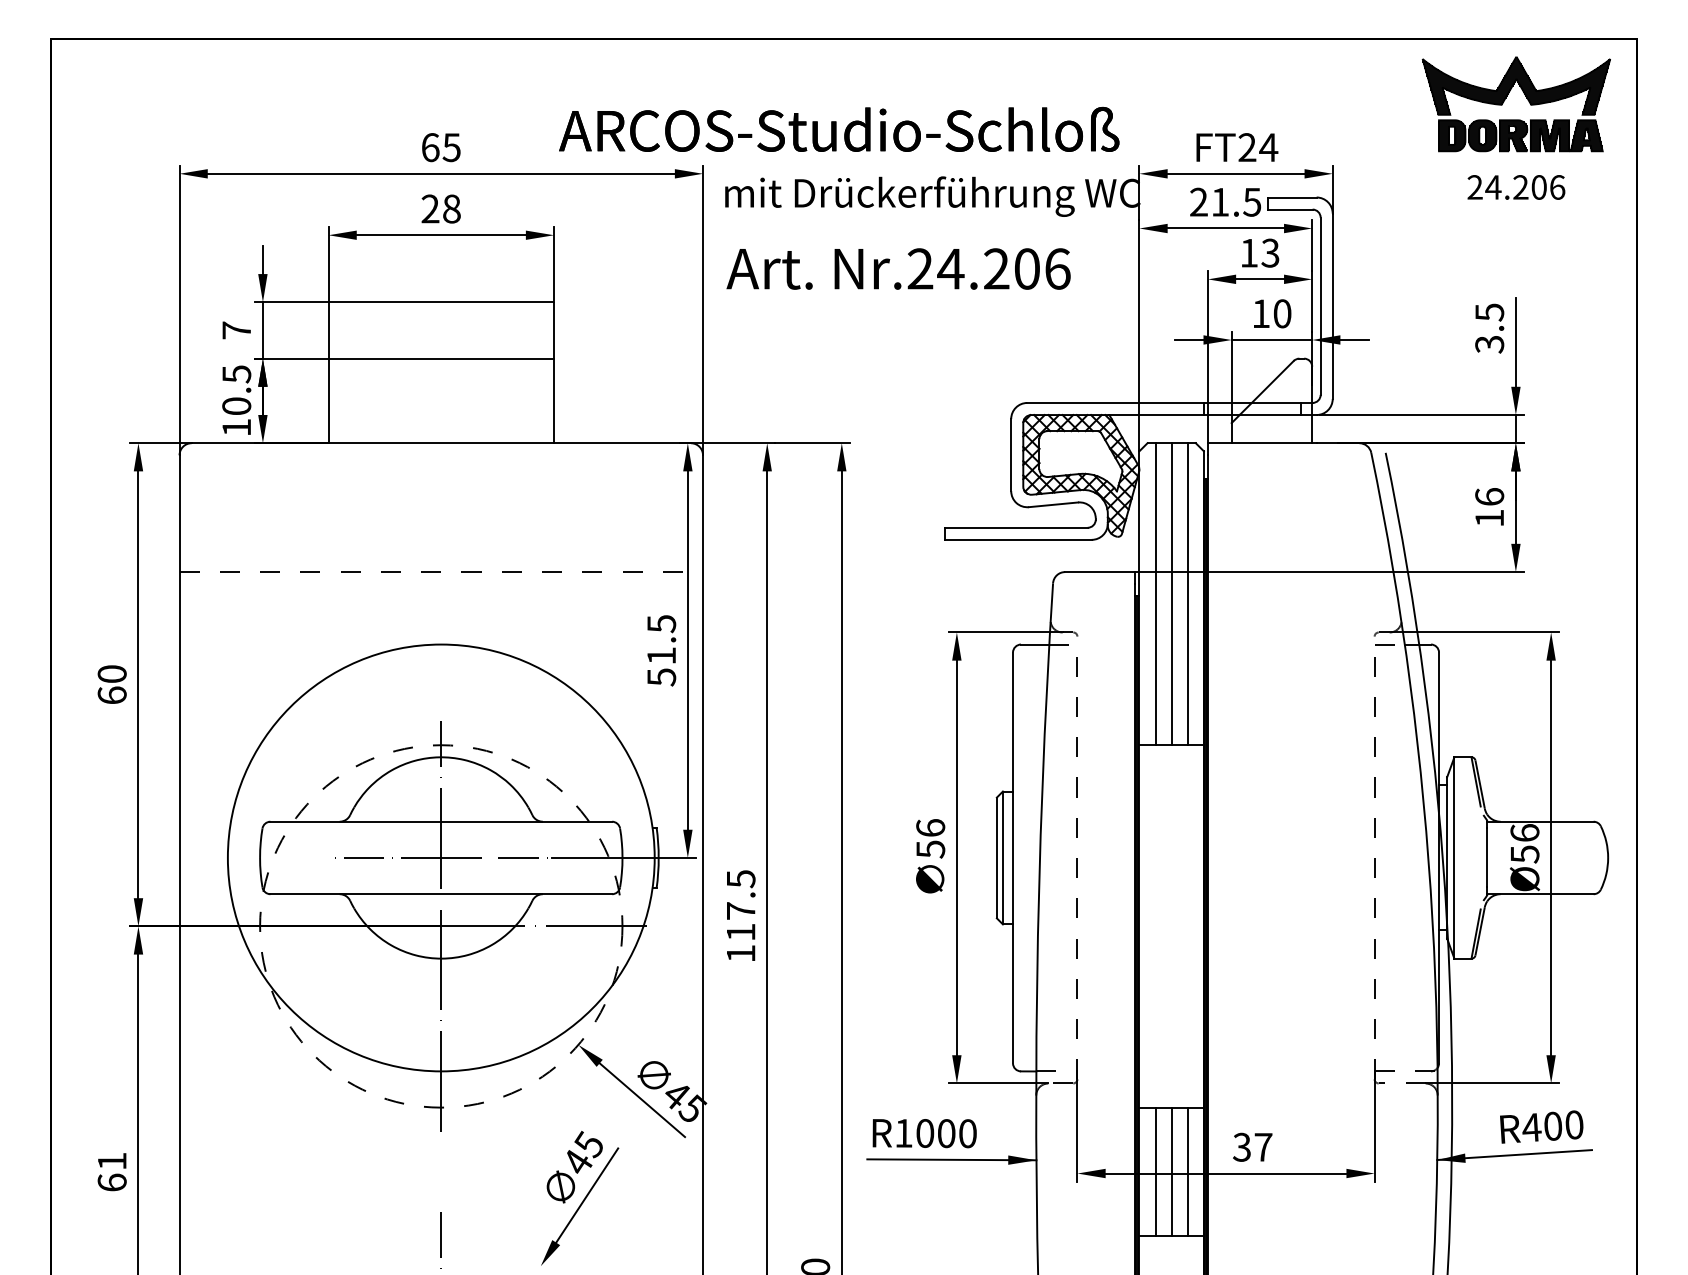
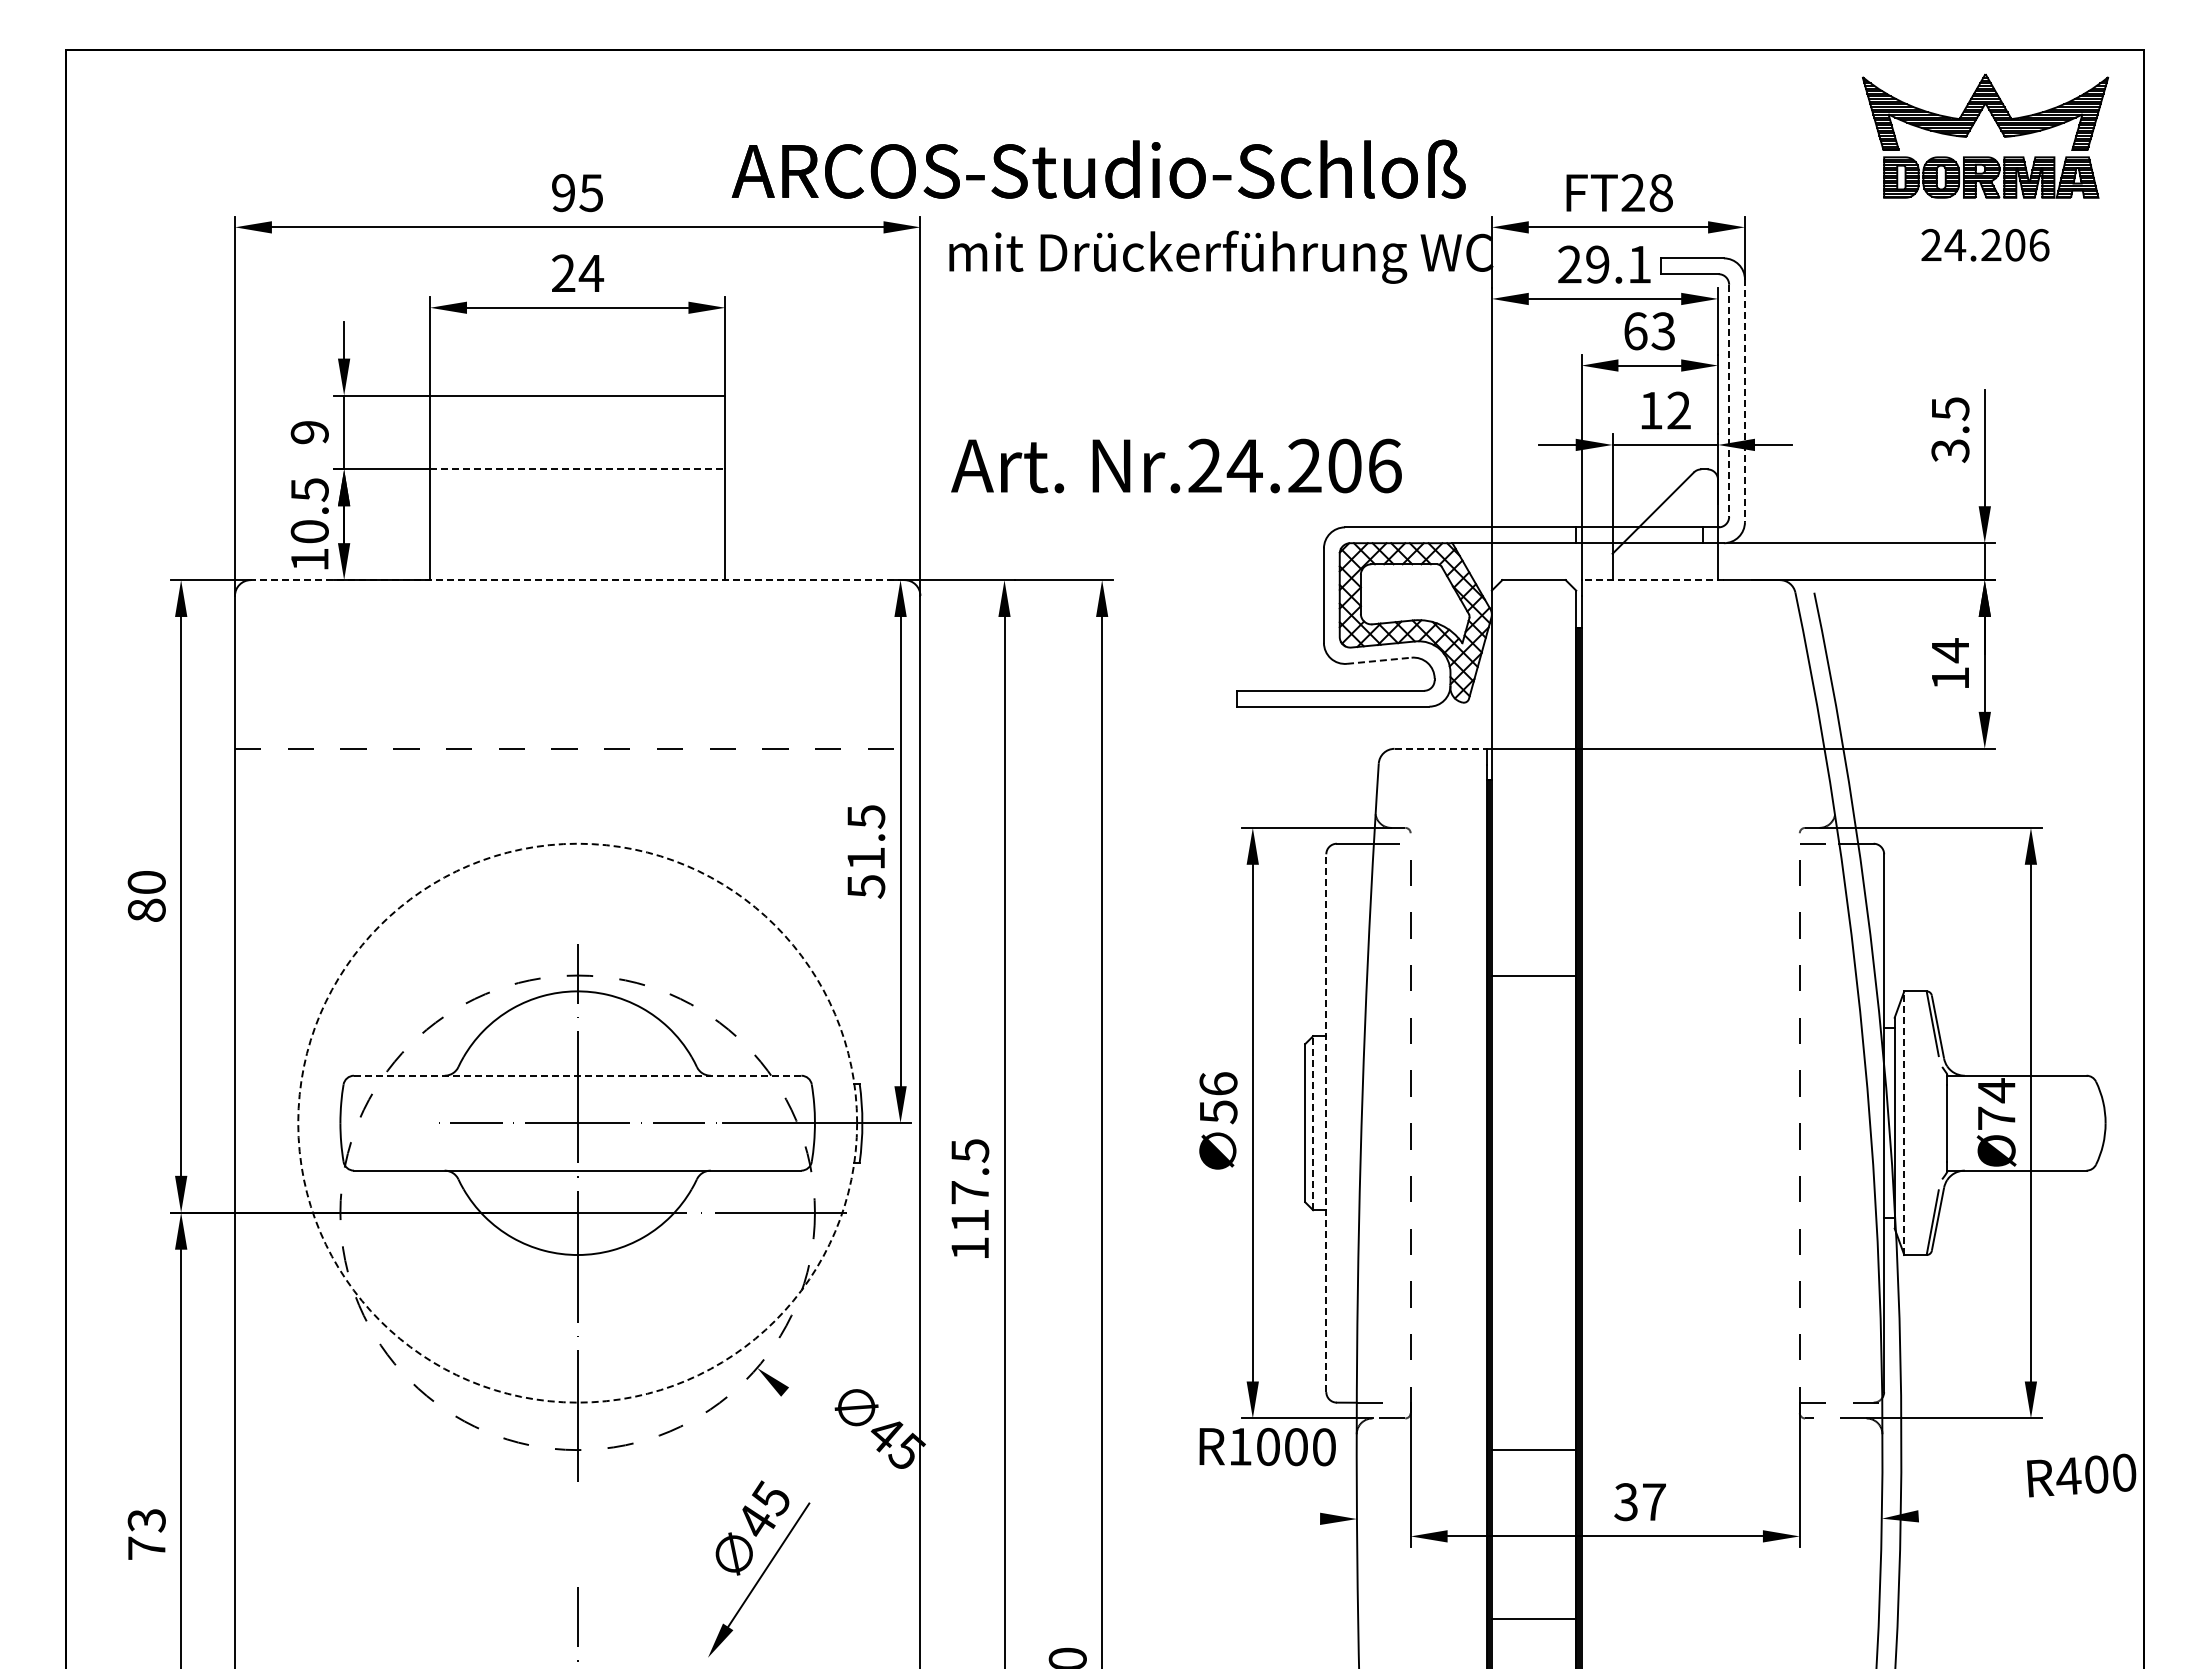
text: (430, 147) -> (563, 193), 65 -> 95
text: (1268, 147) -> (1660, 193), FT24 -> FT28
text: (1236, 202) -> (1618, 264), 21.5 -> 29.1
text: (451, 209) -> (591, 273), 28 -> 24
text: (1249, 253) -> (1635, 331), 13 -> 63
text: (898, 268) -> (1176, 465), moved
line: (1320, 306) -> (1729, 401), solid -> dashed
line: (1332, 306) -> (1744, 401), solid -> dashed
text: (1281, 313) -> (1678, 410), 10 -> 12
text: (236, 330) -> (309, 432), 7 -> 9
line: (441, 358) -> (577, 469), solid -> dashed
line: (441, 443) -> (577, 580), solid -> dashed
line: (1262, 443) -> (1652, 580), solid -> dashed
text: (1489, 496) -> (1950, 650), 16 -> 14
line: (1053, 504) -> (1379, 660), solid -> dashed
line: (1100, 571) -> (1441, 748), solid -> dashed
line: (1155, 593) -> (1512, 777), removed
line: (1172, 593) -> (1534, 777), removed
line: (1188, 593) -> (1555, 777), removed
text: (111, 694) -> (146, 909), 60 -> 80
line: (441, 821) -> (577, 1075), solid -> dashed
text: (1524, 843) -> (1996, 1104), Ø56 -> Ø74
circle: (441, 857) -> (577, 1122), solid -> dashed
line: (1003, 858) -> (1313, 1123), solid -> dashed
line: (1013, 858) -> (1326, 1123), solid -> dashed
line: (1454, 858) -> (1904, 1123), solid -> dashed
line: (642, 1100) -> (840, 1440), removed
text: (1541, 1127) -> (2081, 1475), moved
text: (924, 1133) -> (1267, 1447), moved
line: (1514, 1154) -> (1982, 1511), removed
line: (951, 1159) -> (1245, 1518), removed
text: (111, 1172) -> (146, 1534), 61 -> 73
line: (1155, 1172) -> (1512, 1534), removed
line: (1172, 1172) -> (1534, 1534), removed
line: (1188, 1172) -> (1555, 1534), removed

